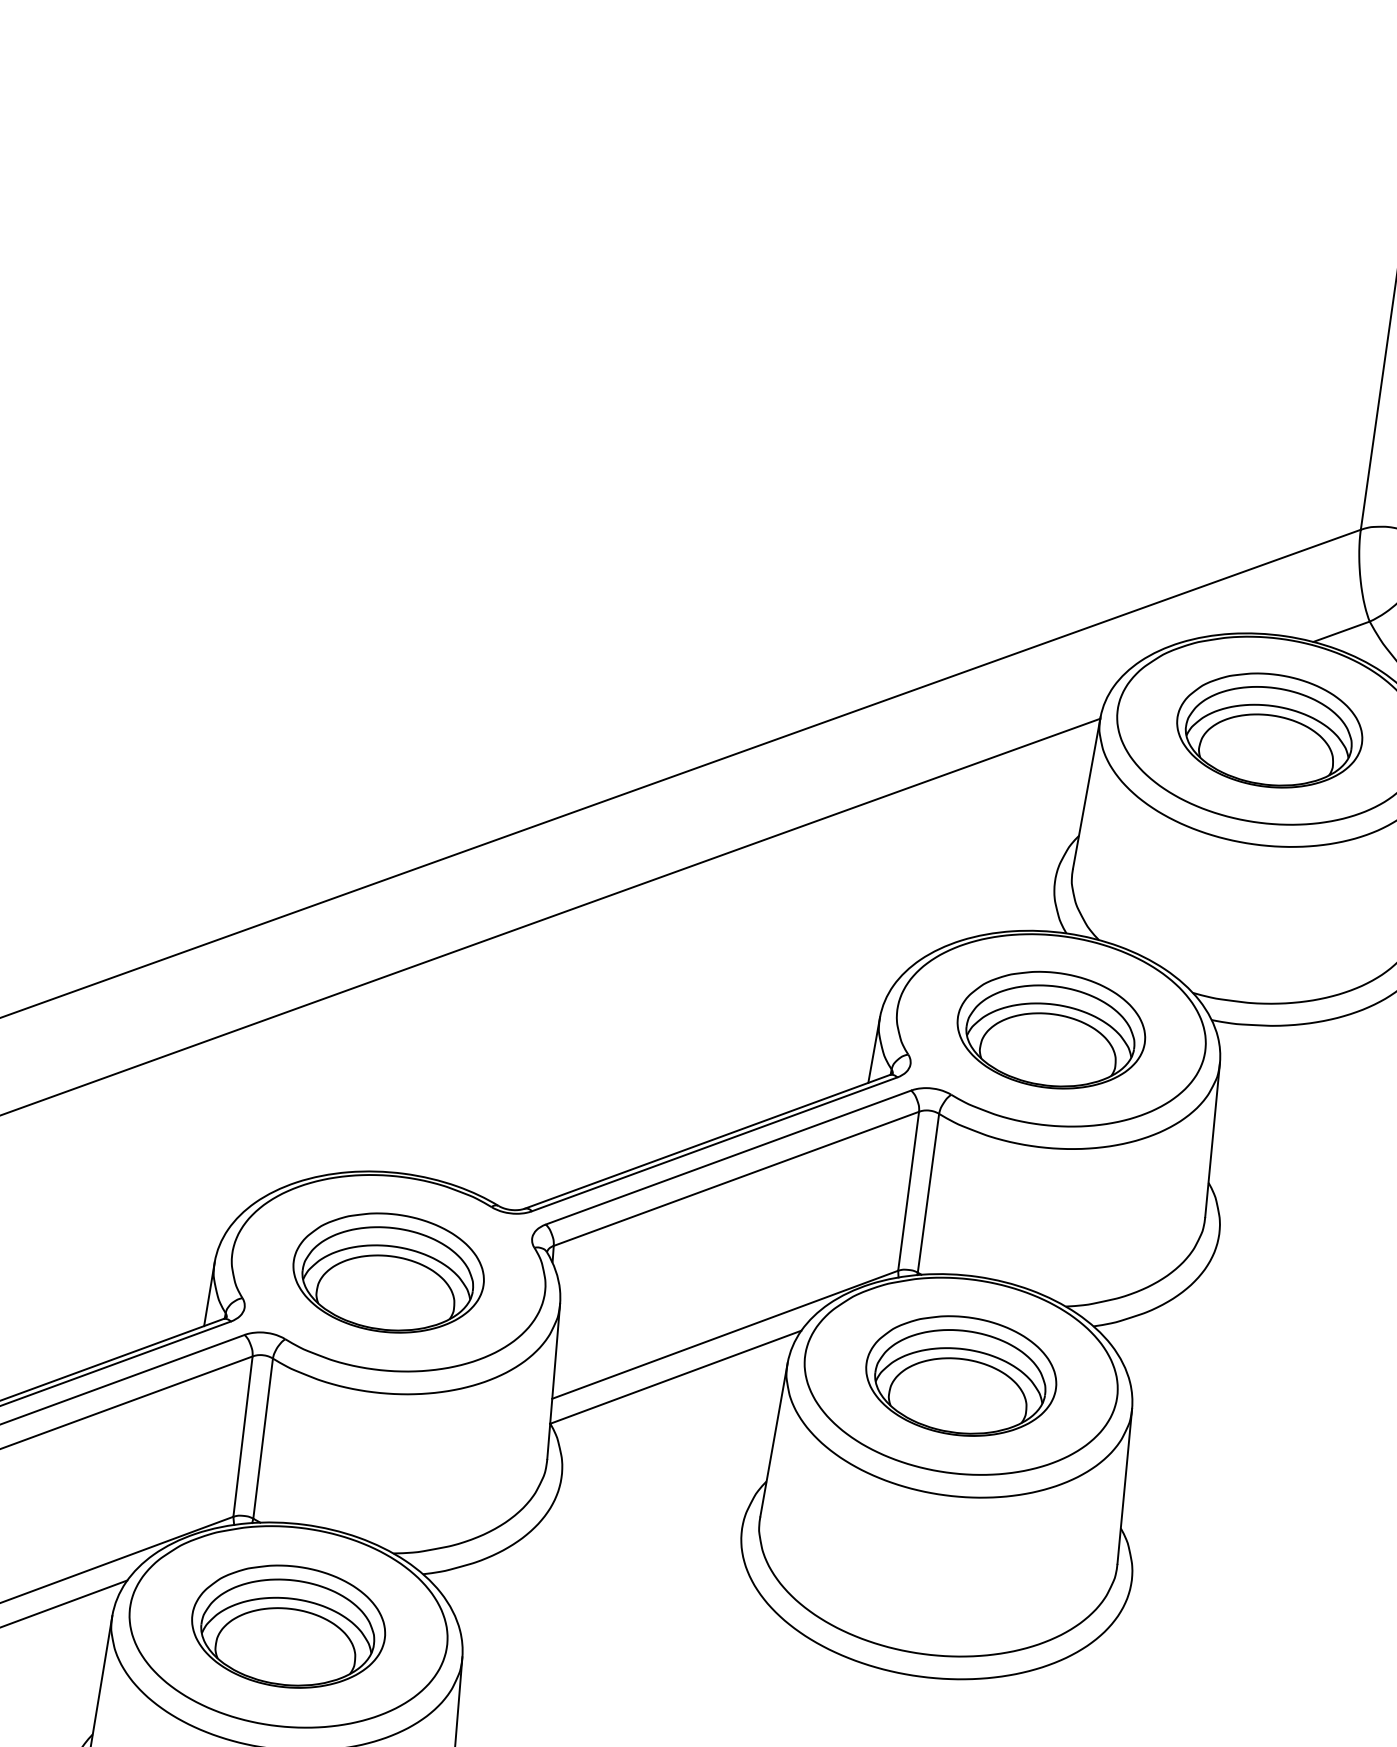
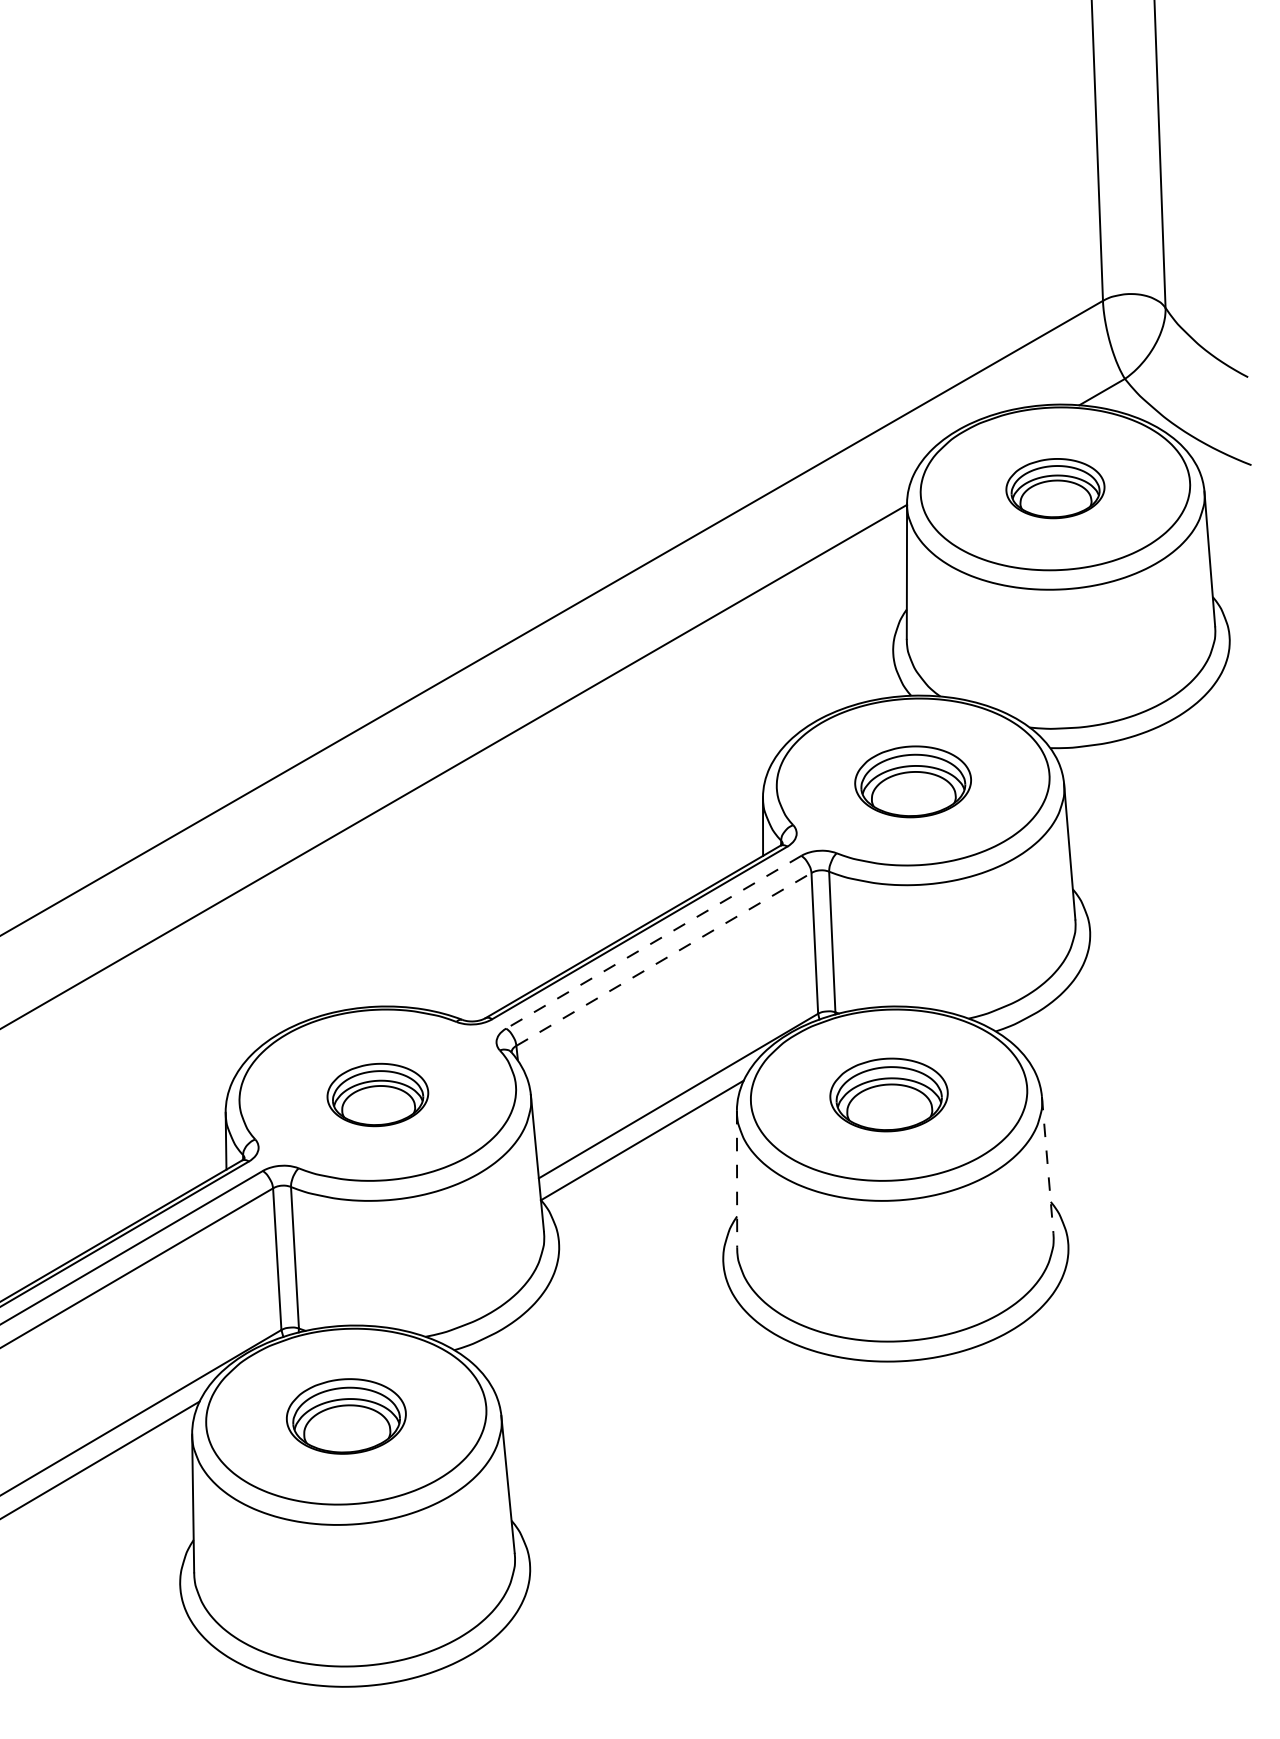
part: (1269, 730) -> (1055, 488), size x0.6
part: (1050, 1029) -> (912, 781), size x0.7
line: (728, 1157) -> (653, 942), solid -> dashed
line: (737, 1179) -> (664, 959), solid -> dashed
part: (388, 1272) -> (377, 1094), size x0.6
part: (960, 1375) -> (888, 1094), size x0.7
line: (774, 1440) -> (737, 1179), solid -> dashed
line: (1124, 1486) -> (1047, 1165), solid -> dashed
part: (288, 1626) -> (346, 1416), size x0.7

